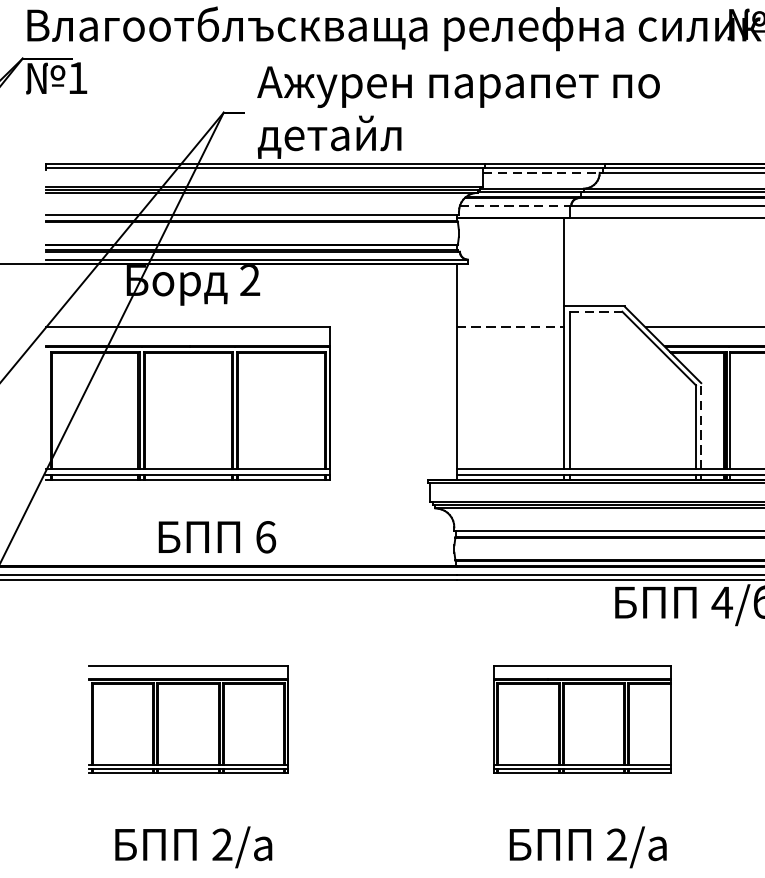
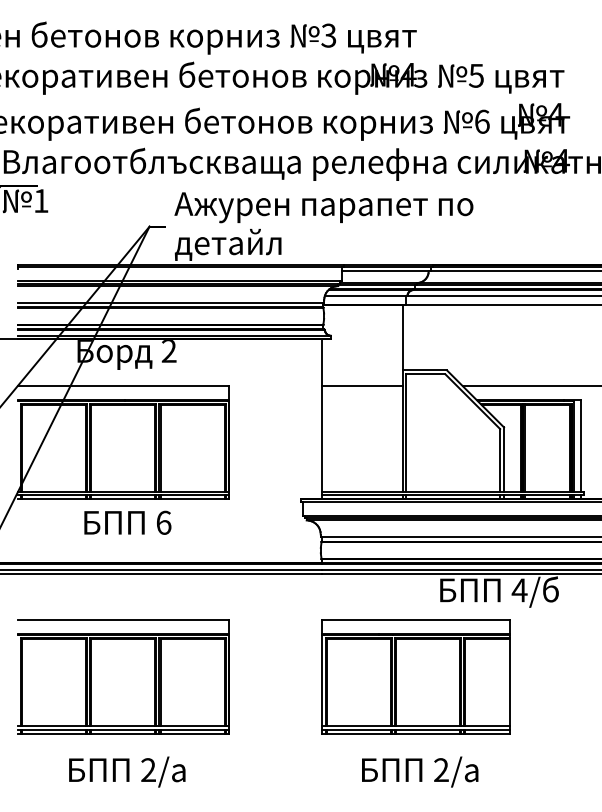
line: (542, 173) -> (386, 271), dashed -> solid
line: (515, 205) -> (366, 295), dashed -> solid
line: (595, 311) -> (425, 374), dashed -> solid
line: (510, 327) -> (362, 386), dashed -> solid
line: (701, 426) -> (504, 459), dashed -> solid
text: (216, 536) -> (127, 522), moved
part: (188, 718) -> (123, 676), size x1.43
part: (581, 718) -> (415, 676), size x1.43

